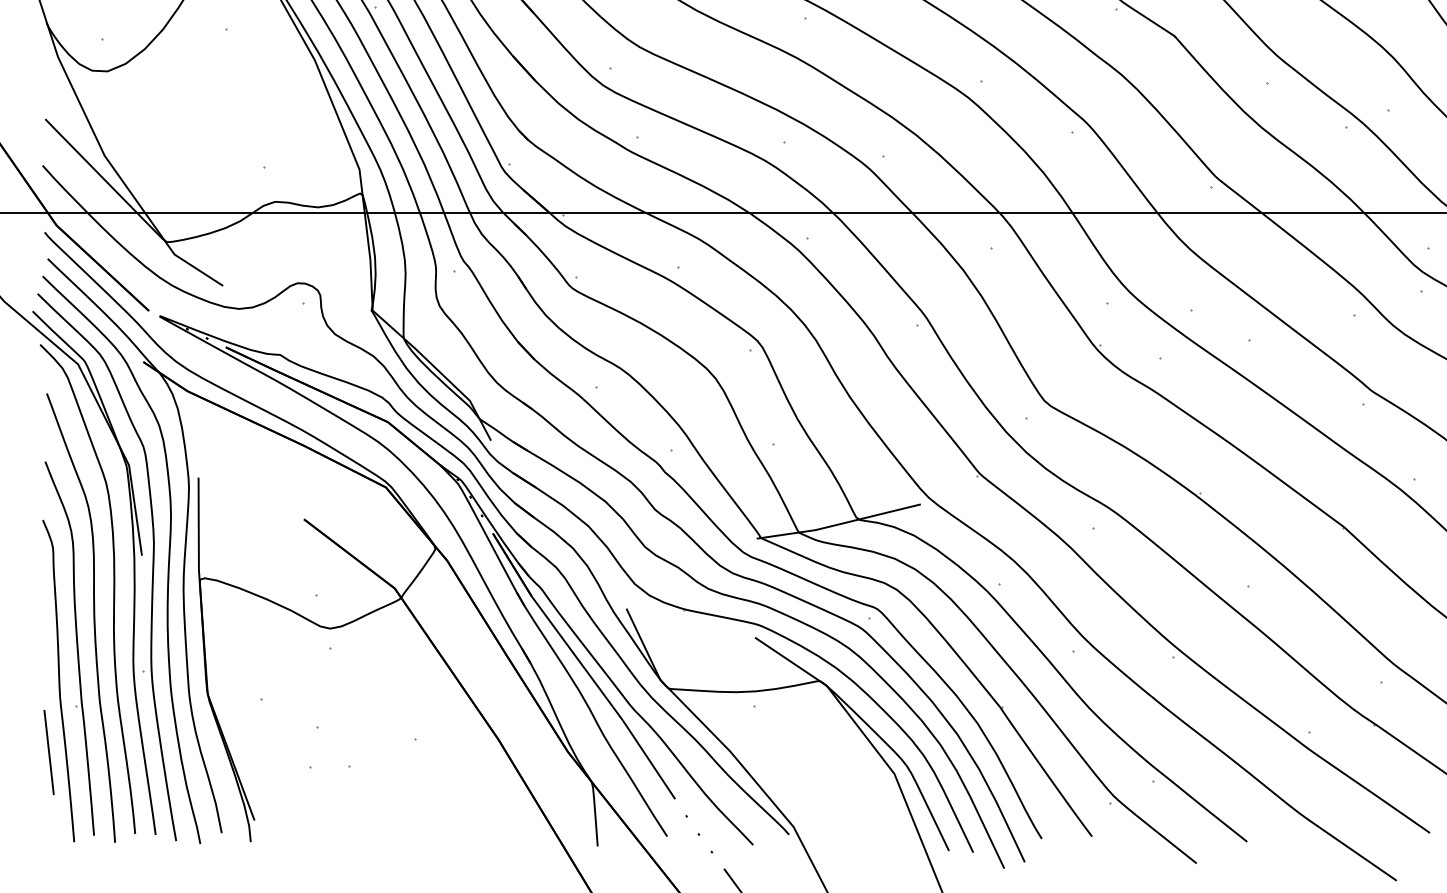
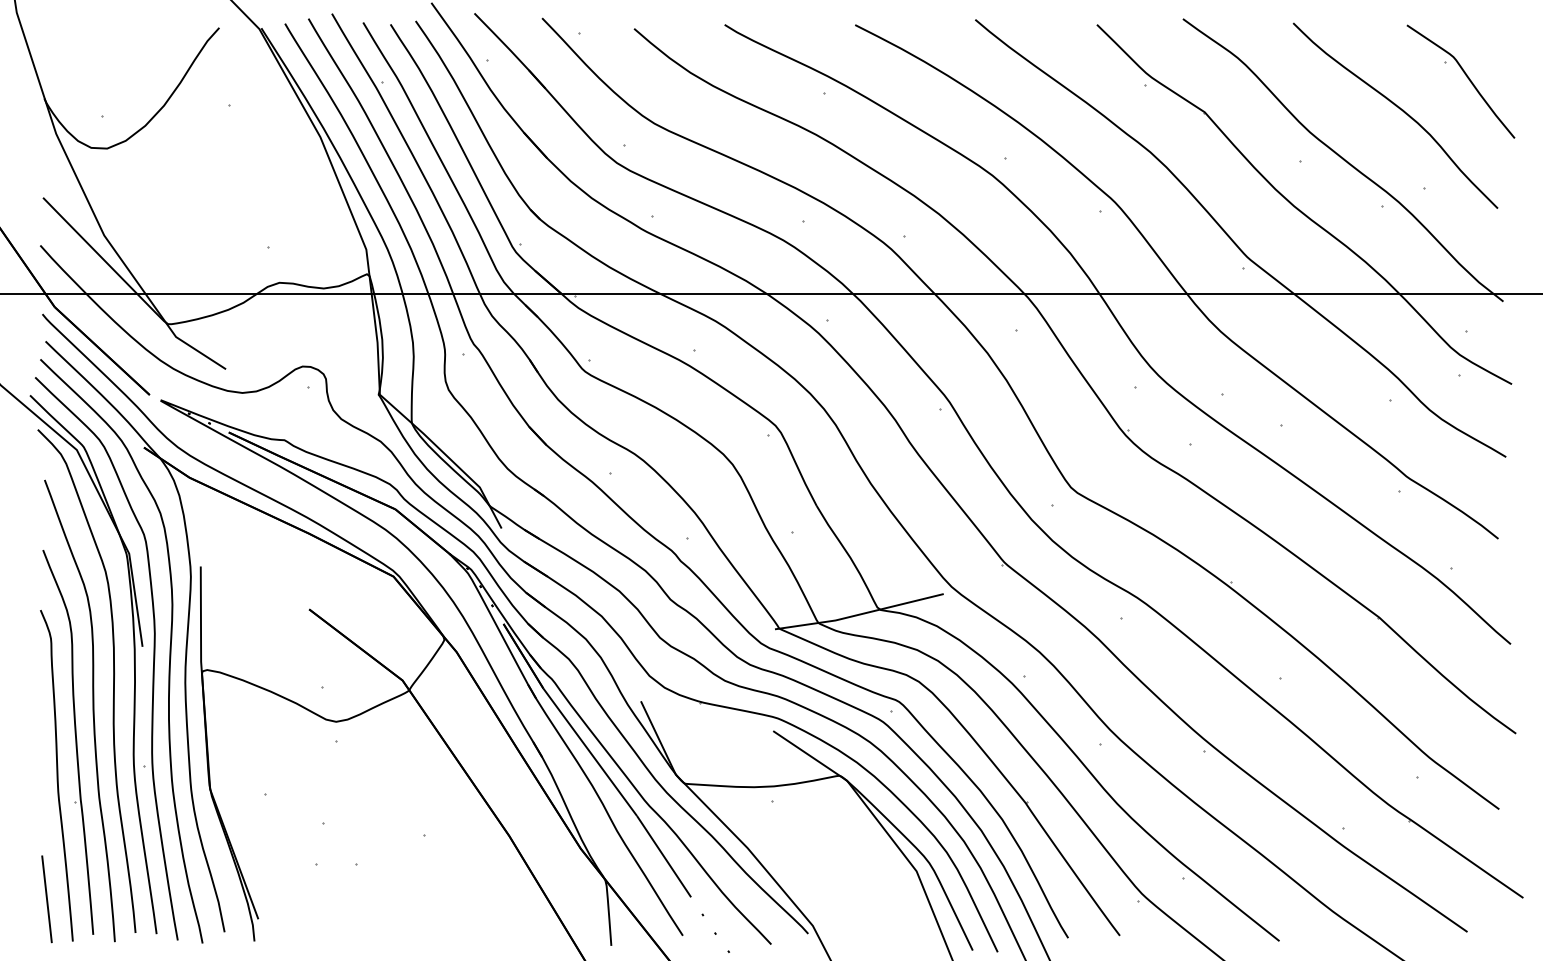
line: (48, 752) -> (46, 899), moved

